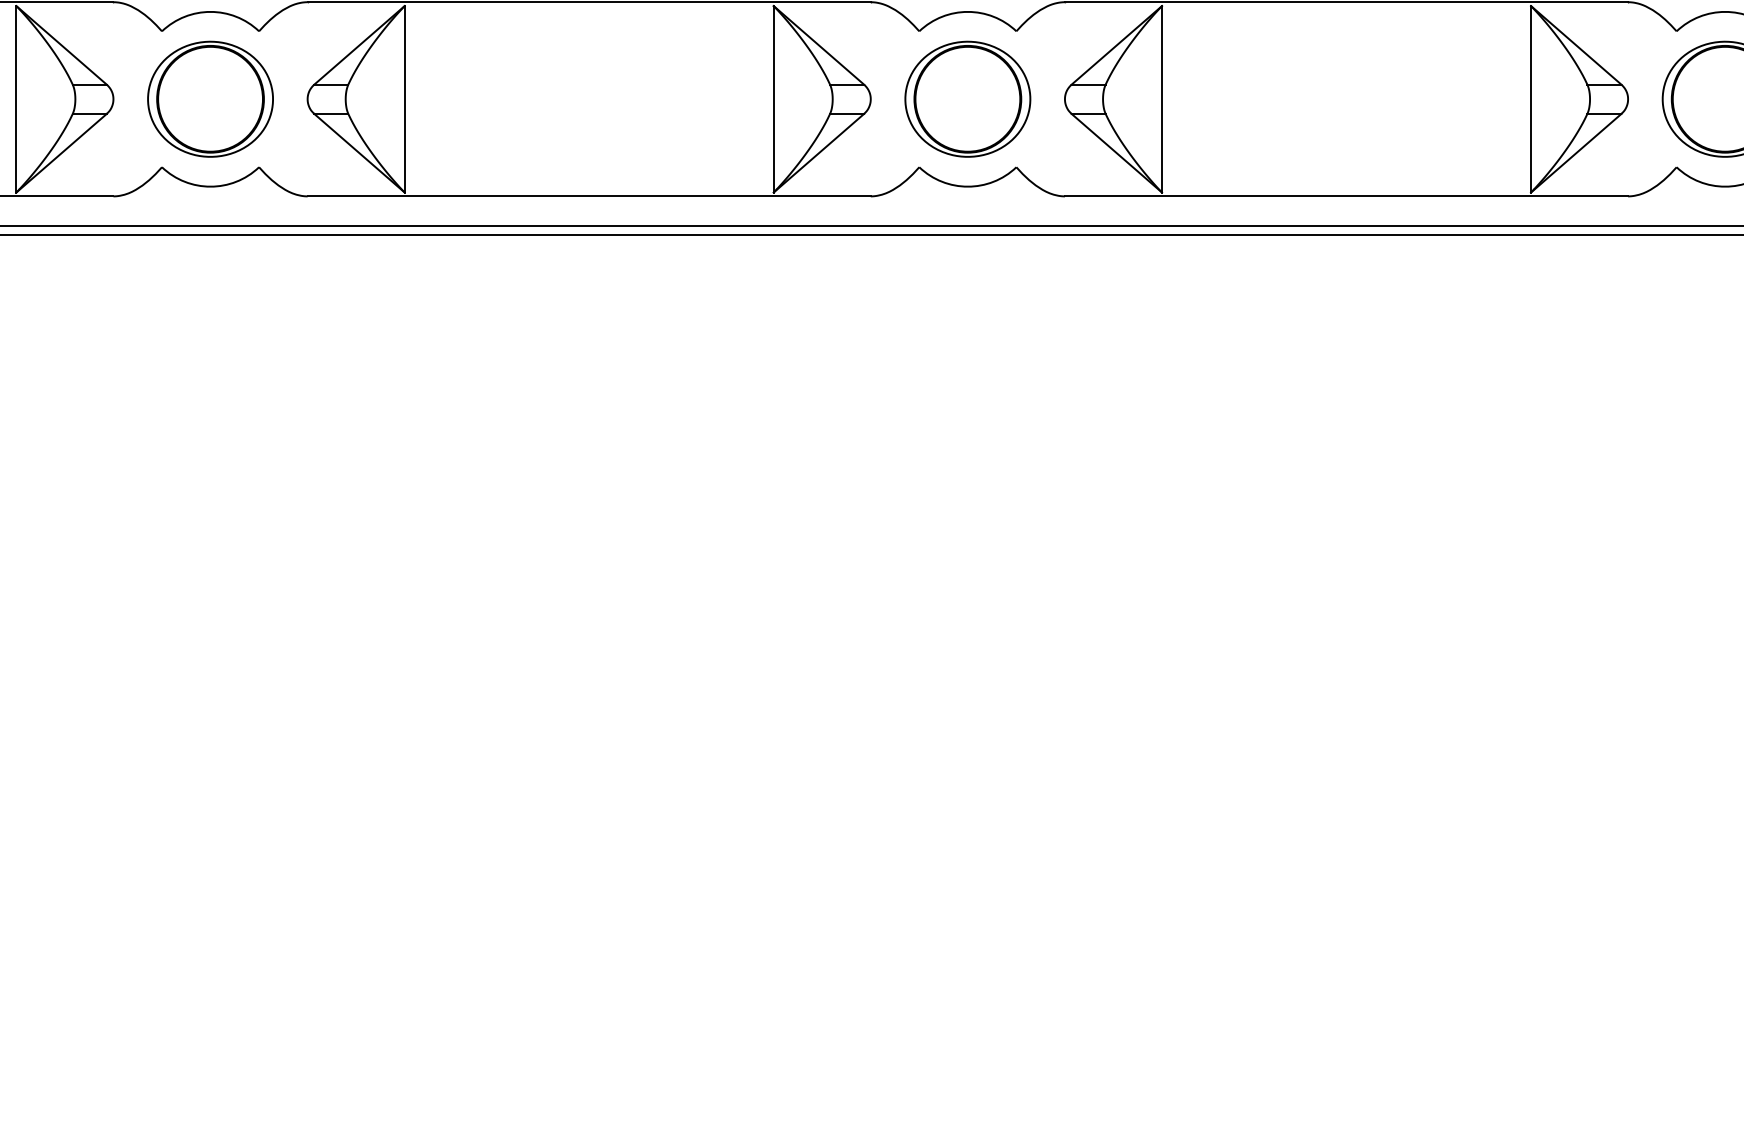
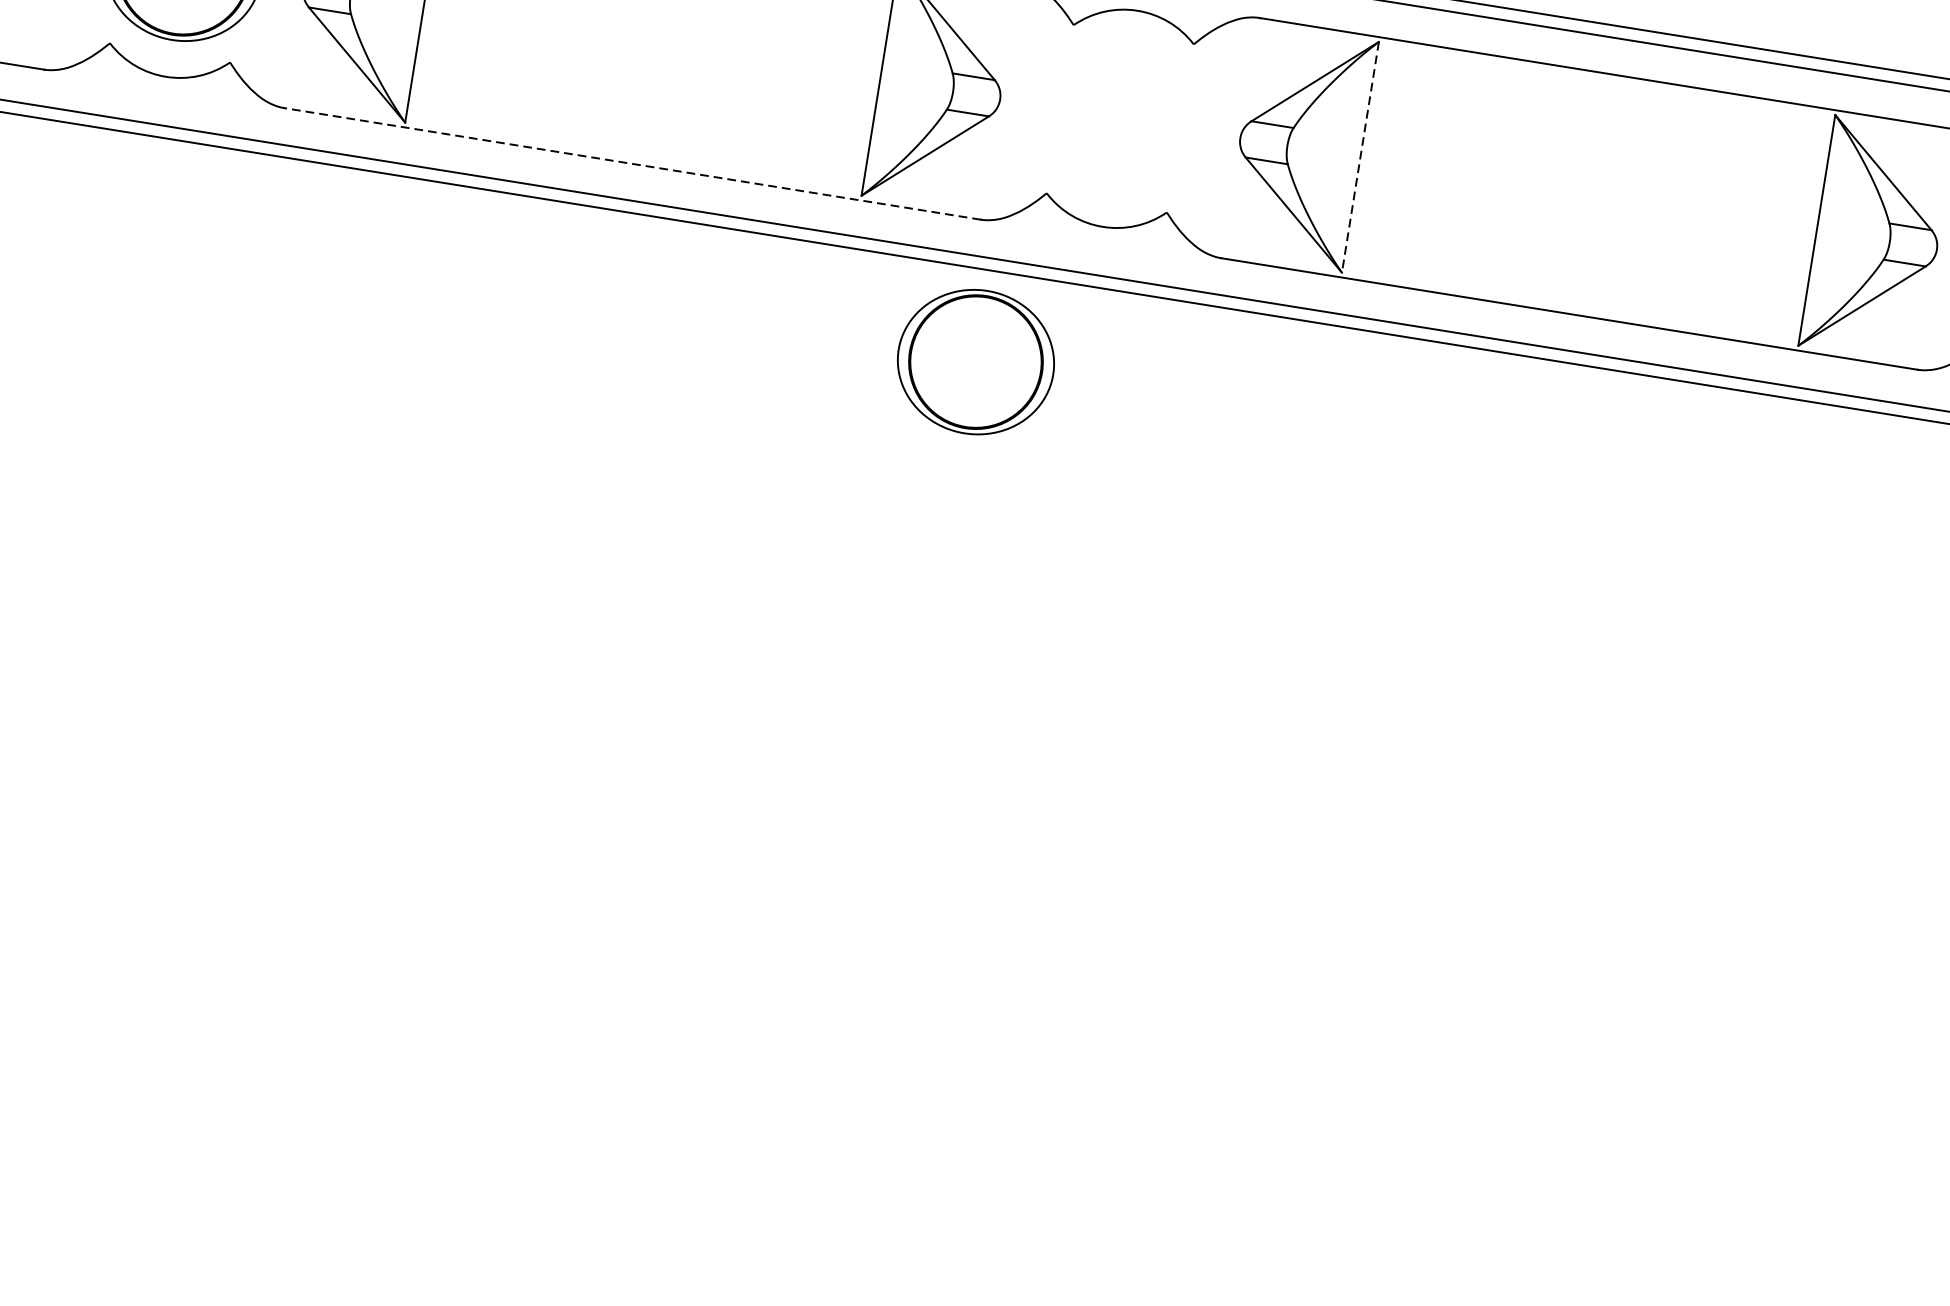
part: (967, 98) -> (975, 361), moved
line: (1162, 99) -> (1360, 157), solid -> dashed
line: (589, 196) -> (632, 164), solid -> dashed

